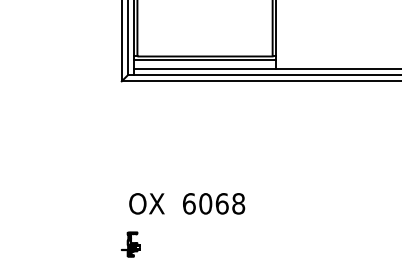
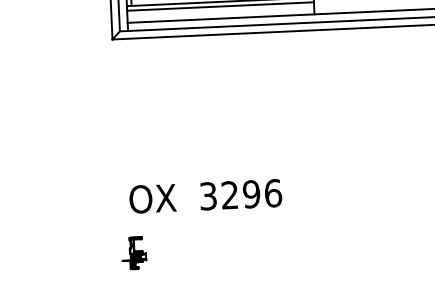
text: (214, 203) -> (241, 194), 6068 -> 3296

